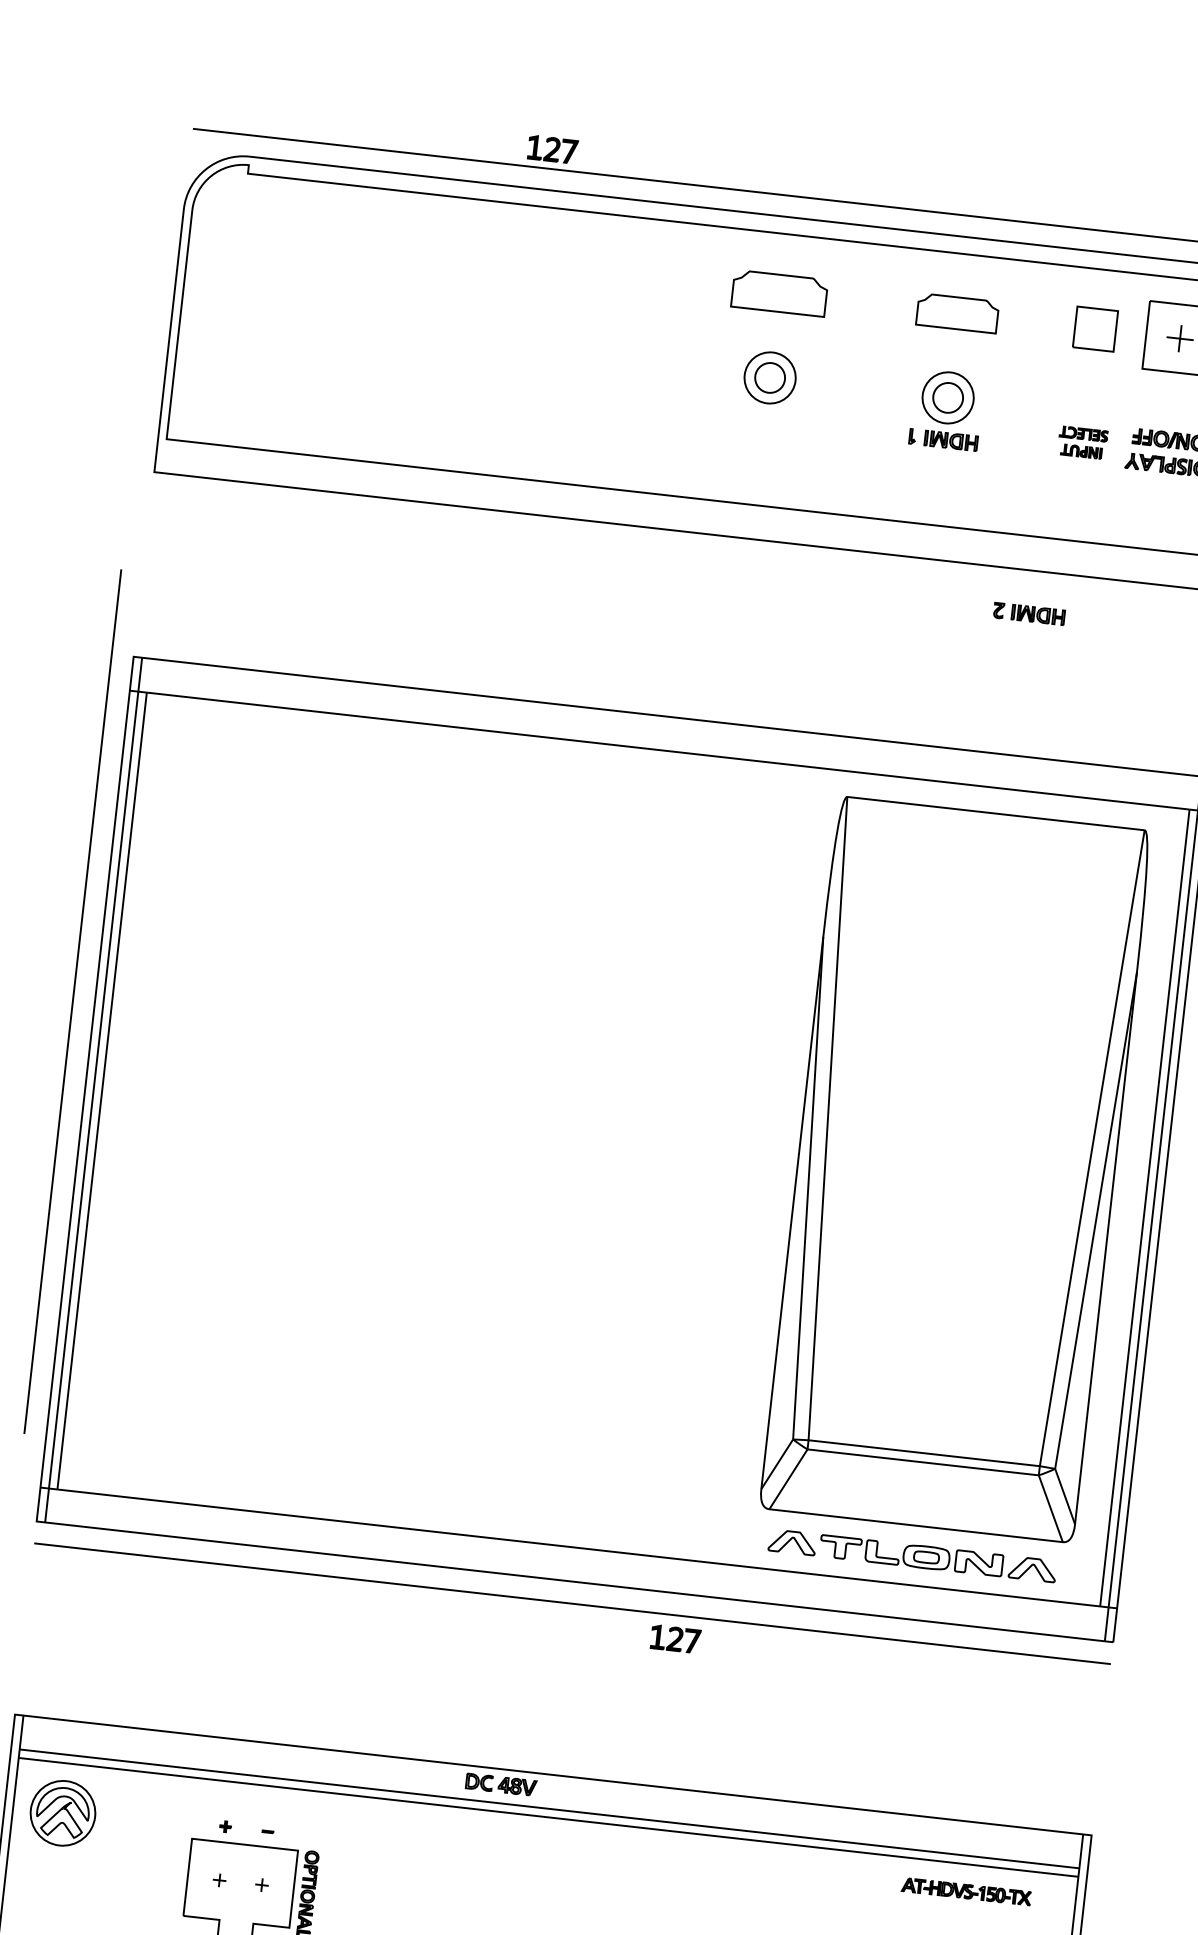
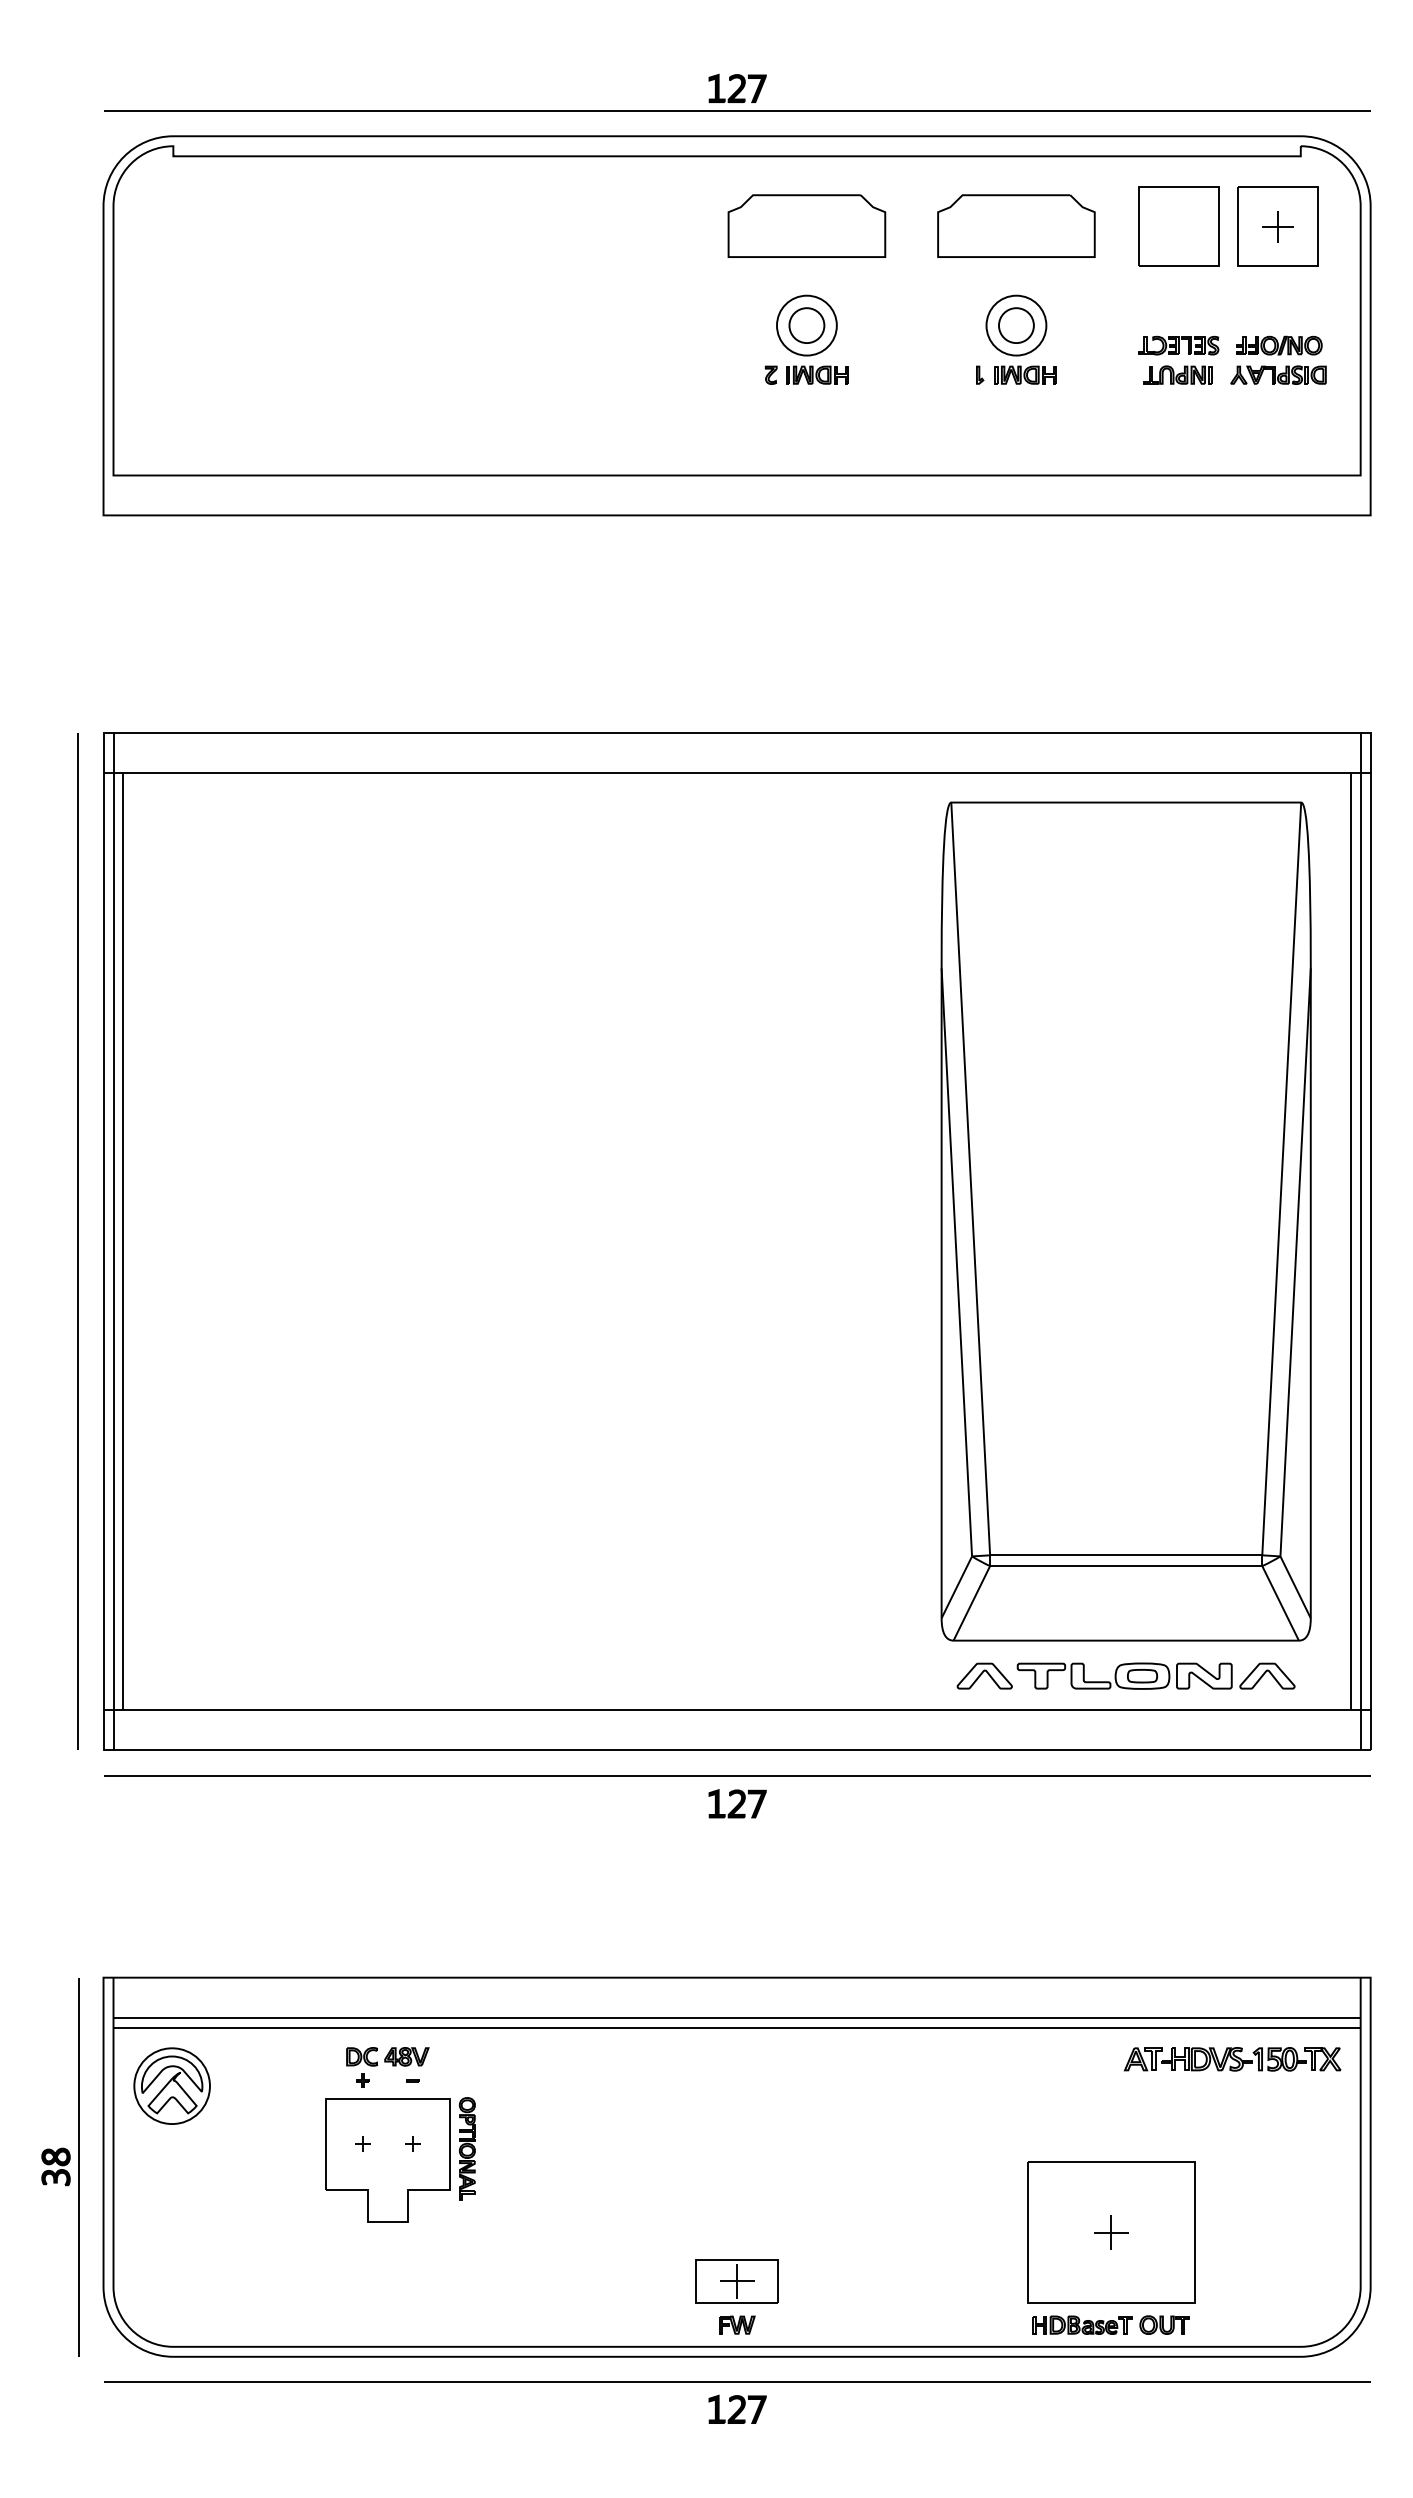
part: (552, 148) -> (737, 87), moved
part: (779, 292) -> (806, 225), size x1.43
part: (957, 312) -> (1016, 225), size x1.67
part: (1095, 329) -> (1178, 226), size x1.67
part: (1082, 442) -> (1178, 359), size x1.43
part: (1028, 613) -> (806, 374), moved
line: (72, 1001) -> (77, 1241), moved
part: (675, 1638) -> (737, 1803), moved
part: (501, 1784) -> (387, 2056), moved
part: (966, 1891) -> (1232, 2059), size x1.43

